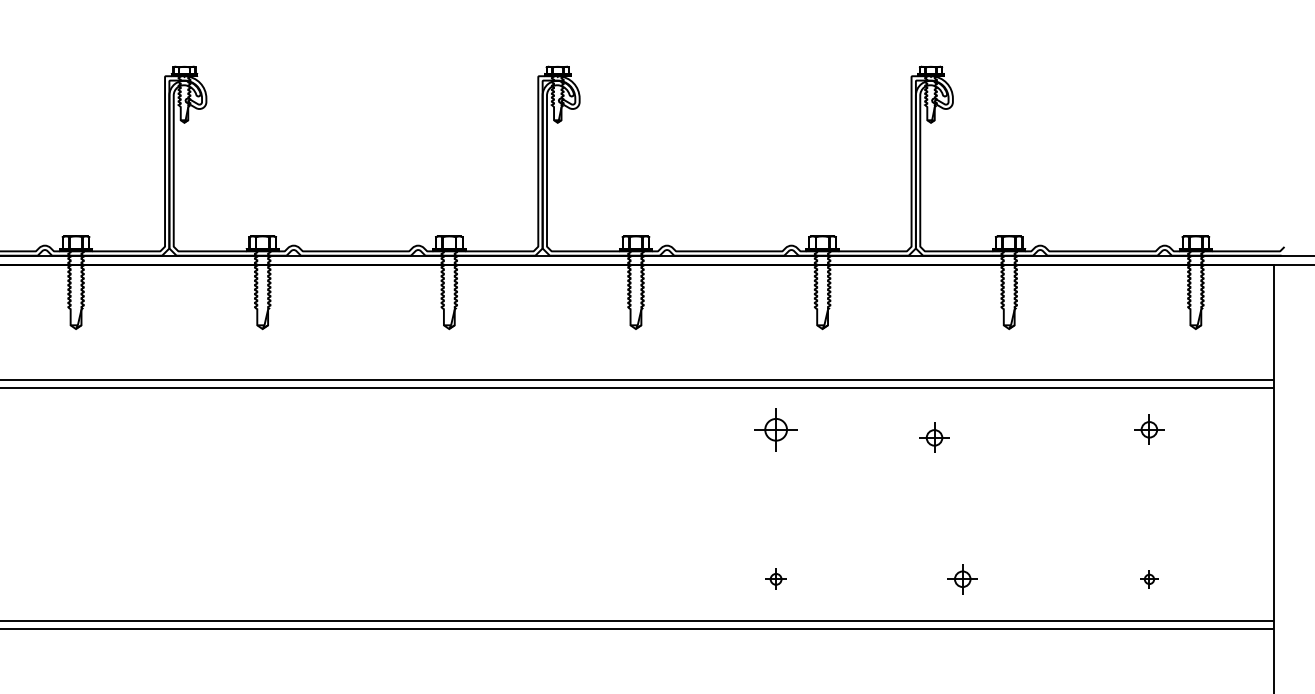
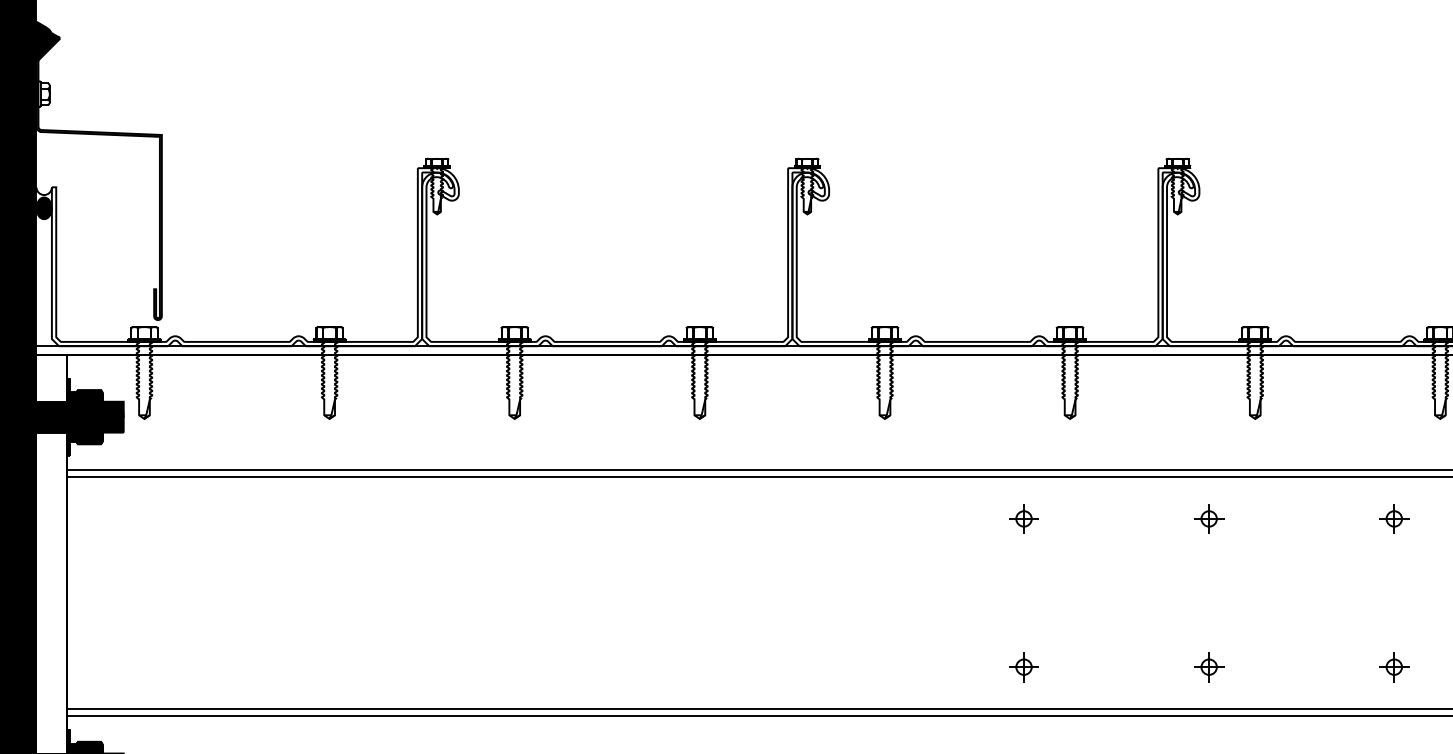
part: (775, 429) -> (1023, 518), size x0.71
part: (934, 437) -> (1209, 518), moved
part: (775, 579) -> (1023, 667), size x1.43
part: (1149, 579) -> (1394, 667), size x1.67

